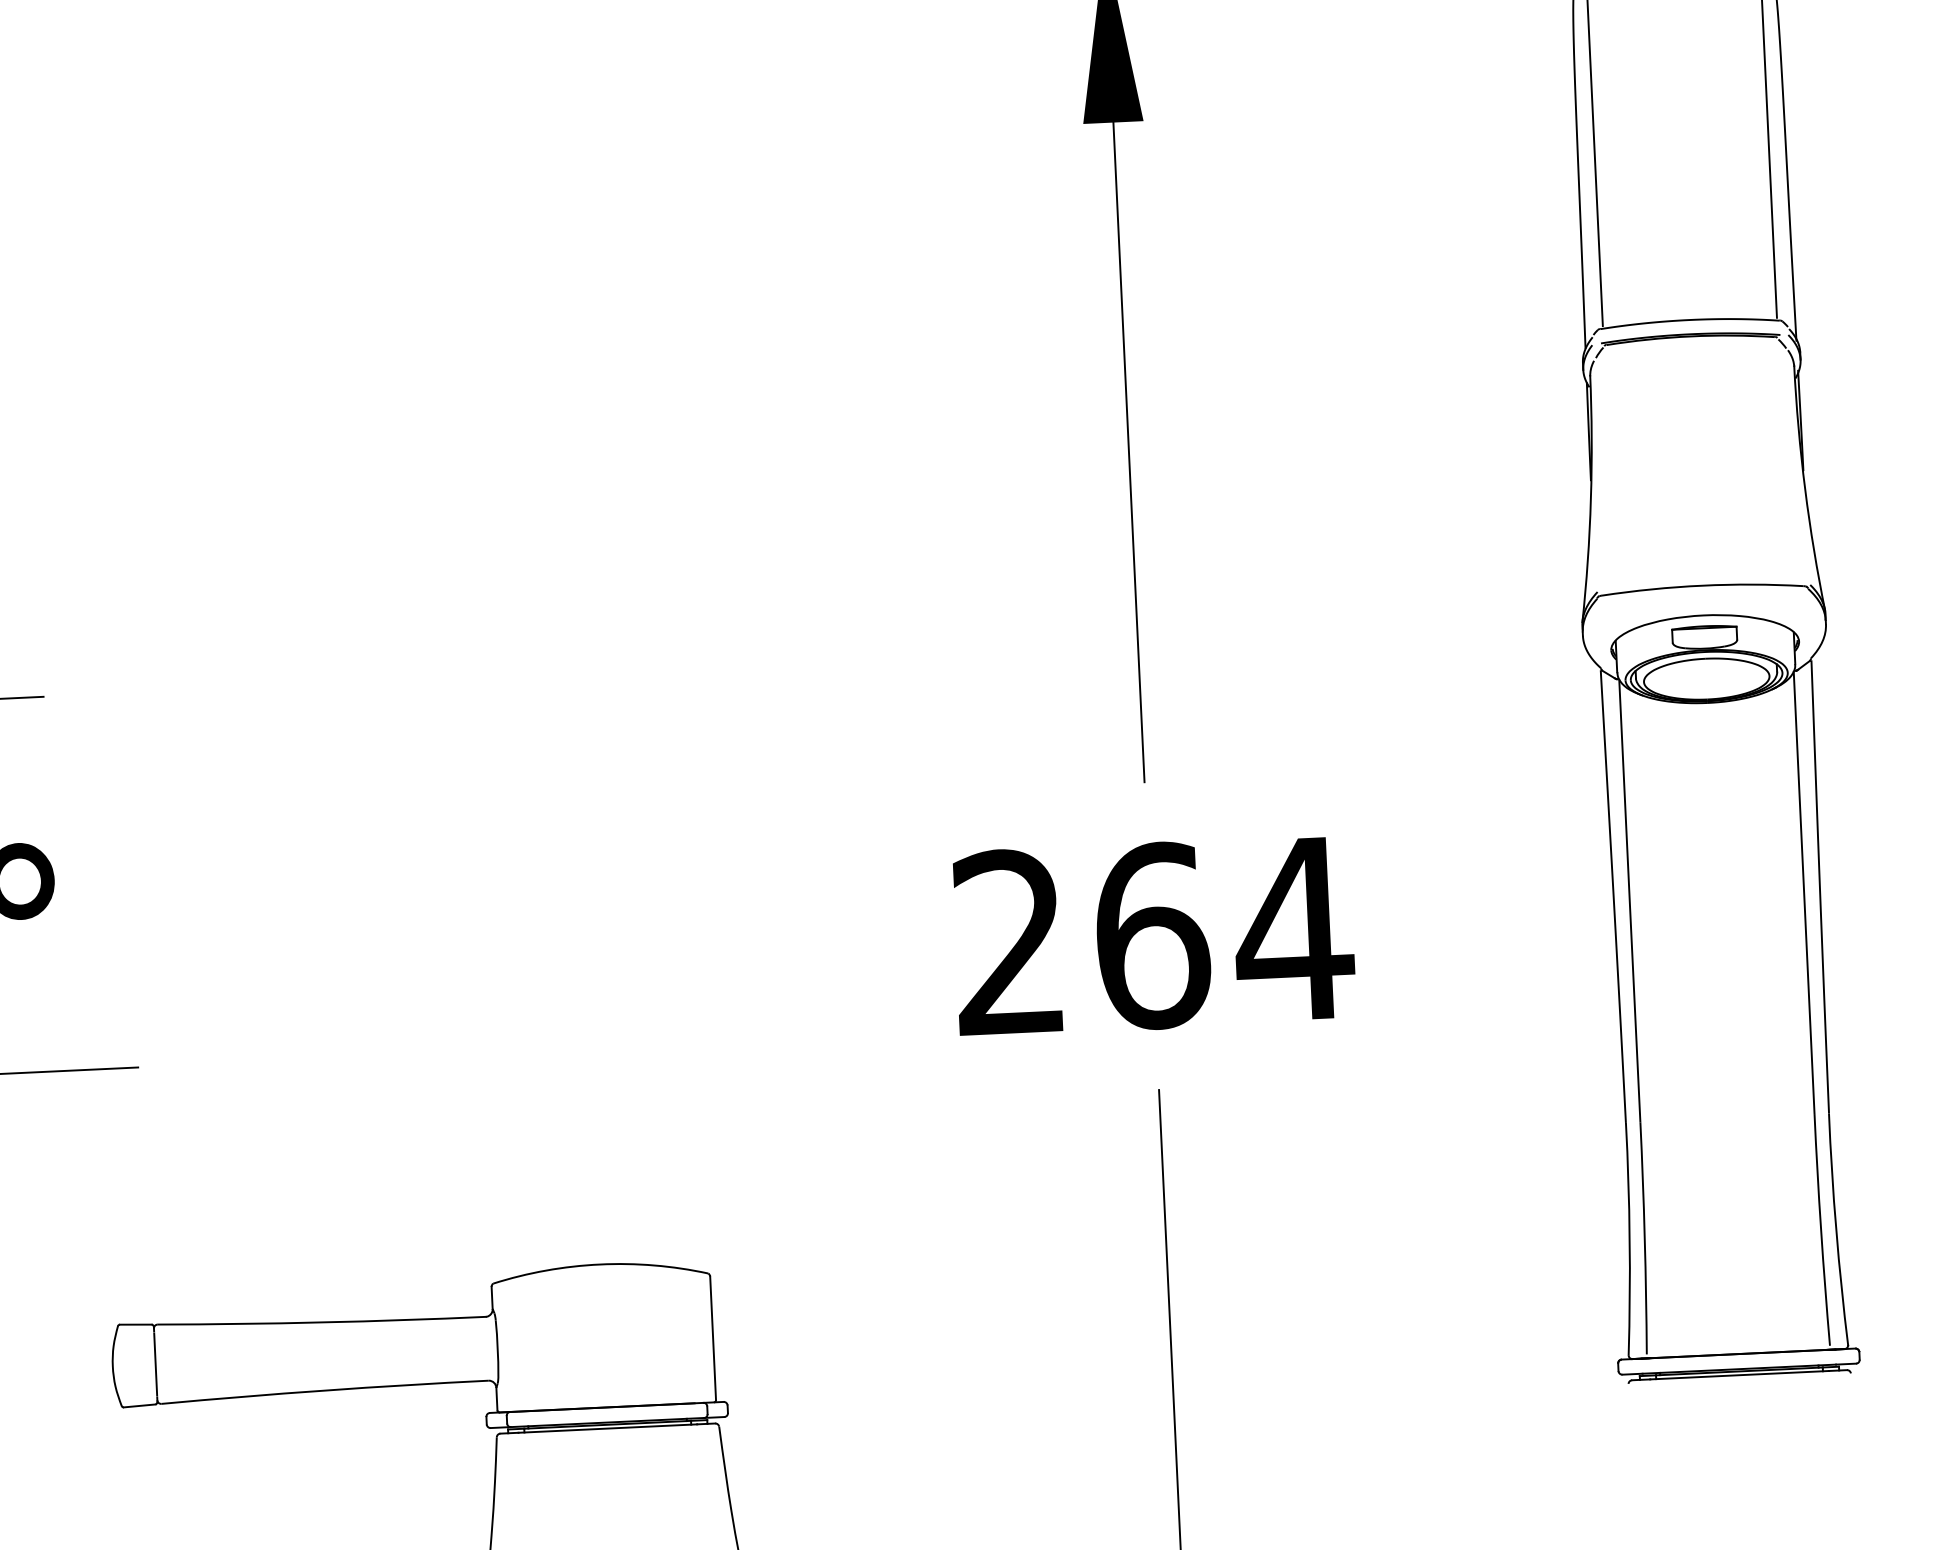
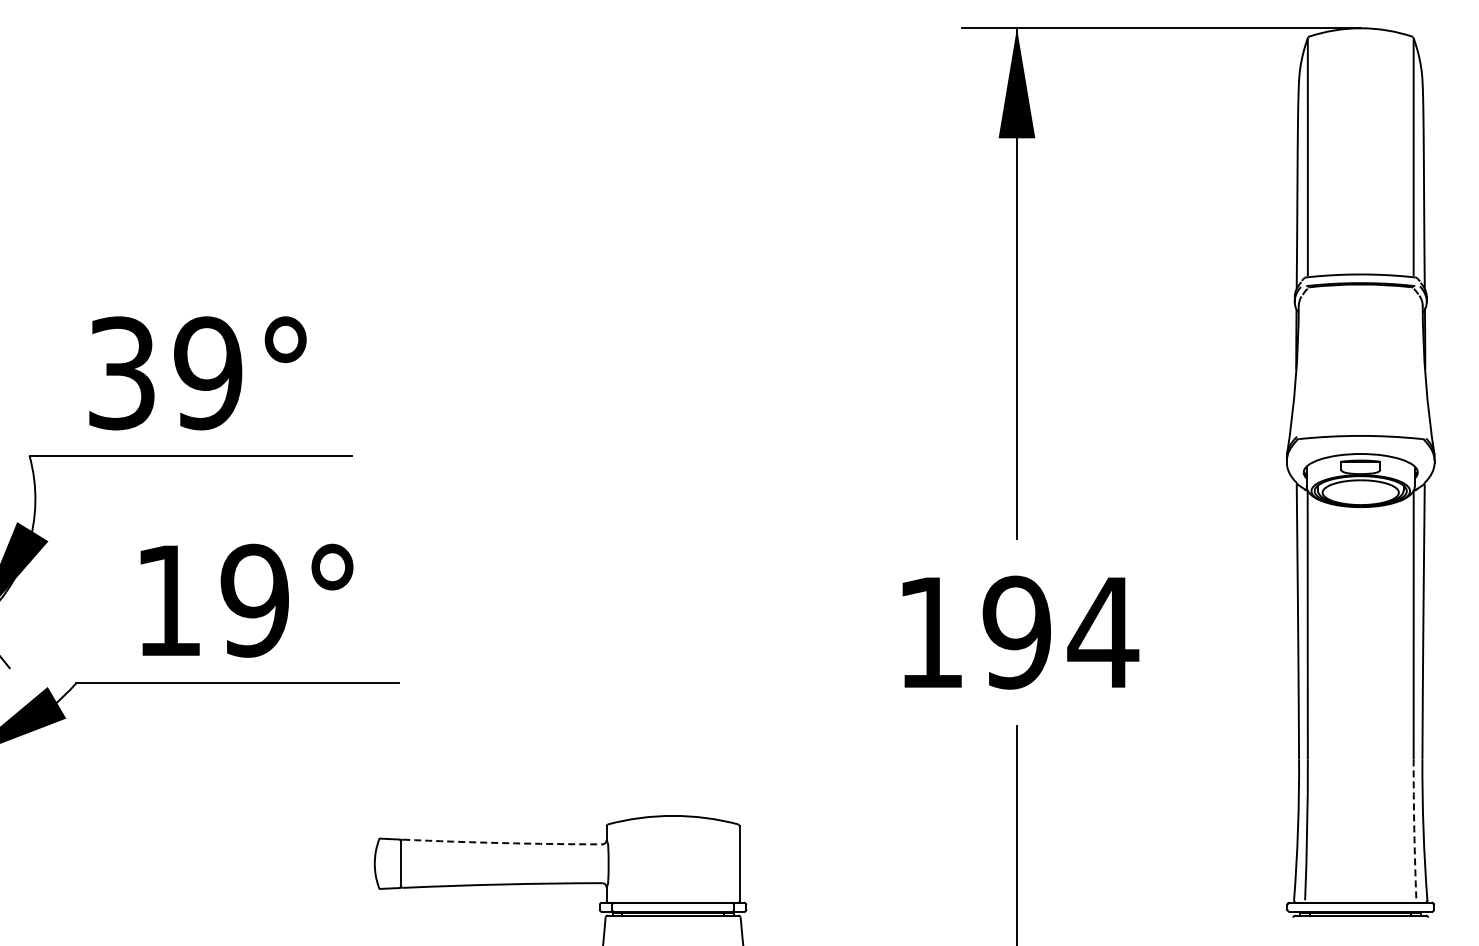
text: (1081, 939) -> (974, 632), 264 -> 194
arc: (1821, 1229) -> (1414, 829), solid -> dashed
arc: (323, 1323) -> (503, 843), solid -> dashed

